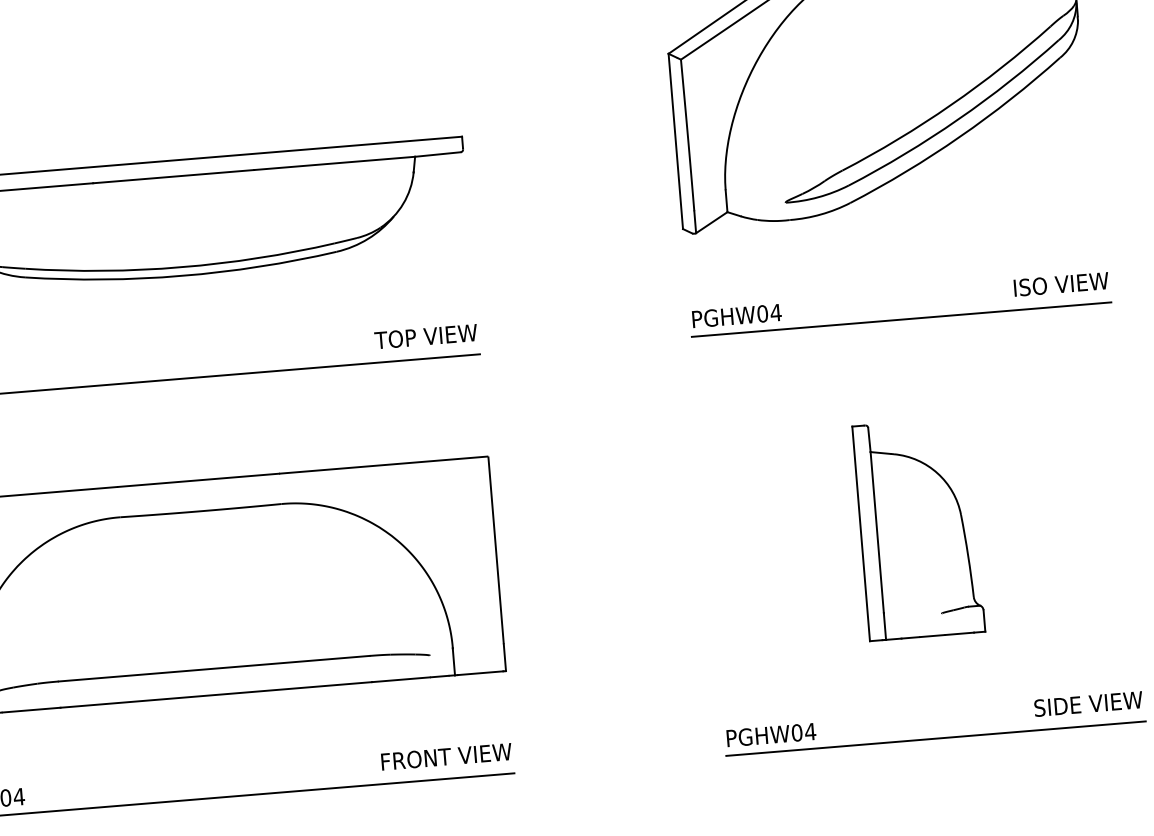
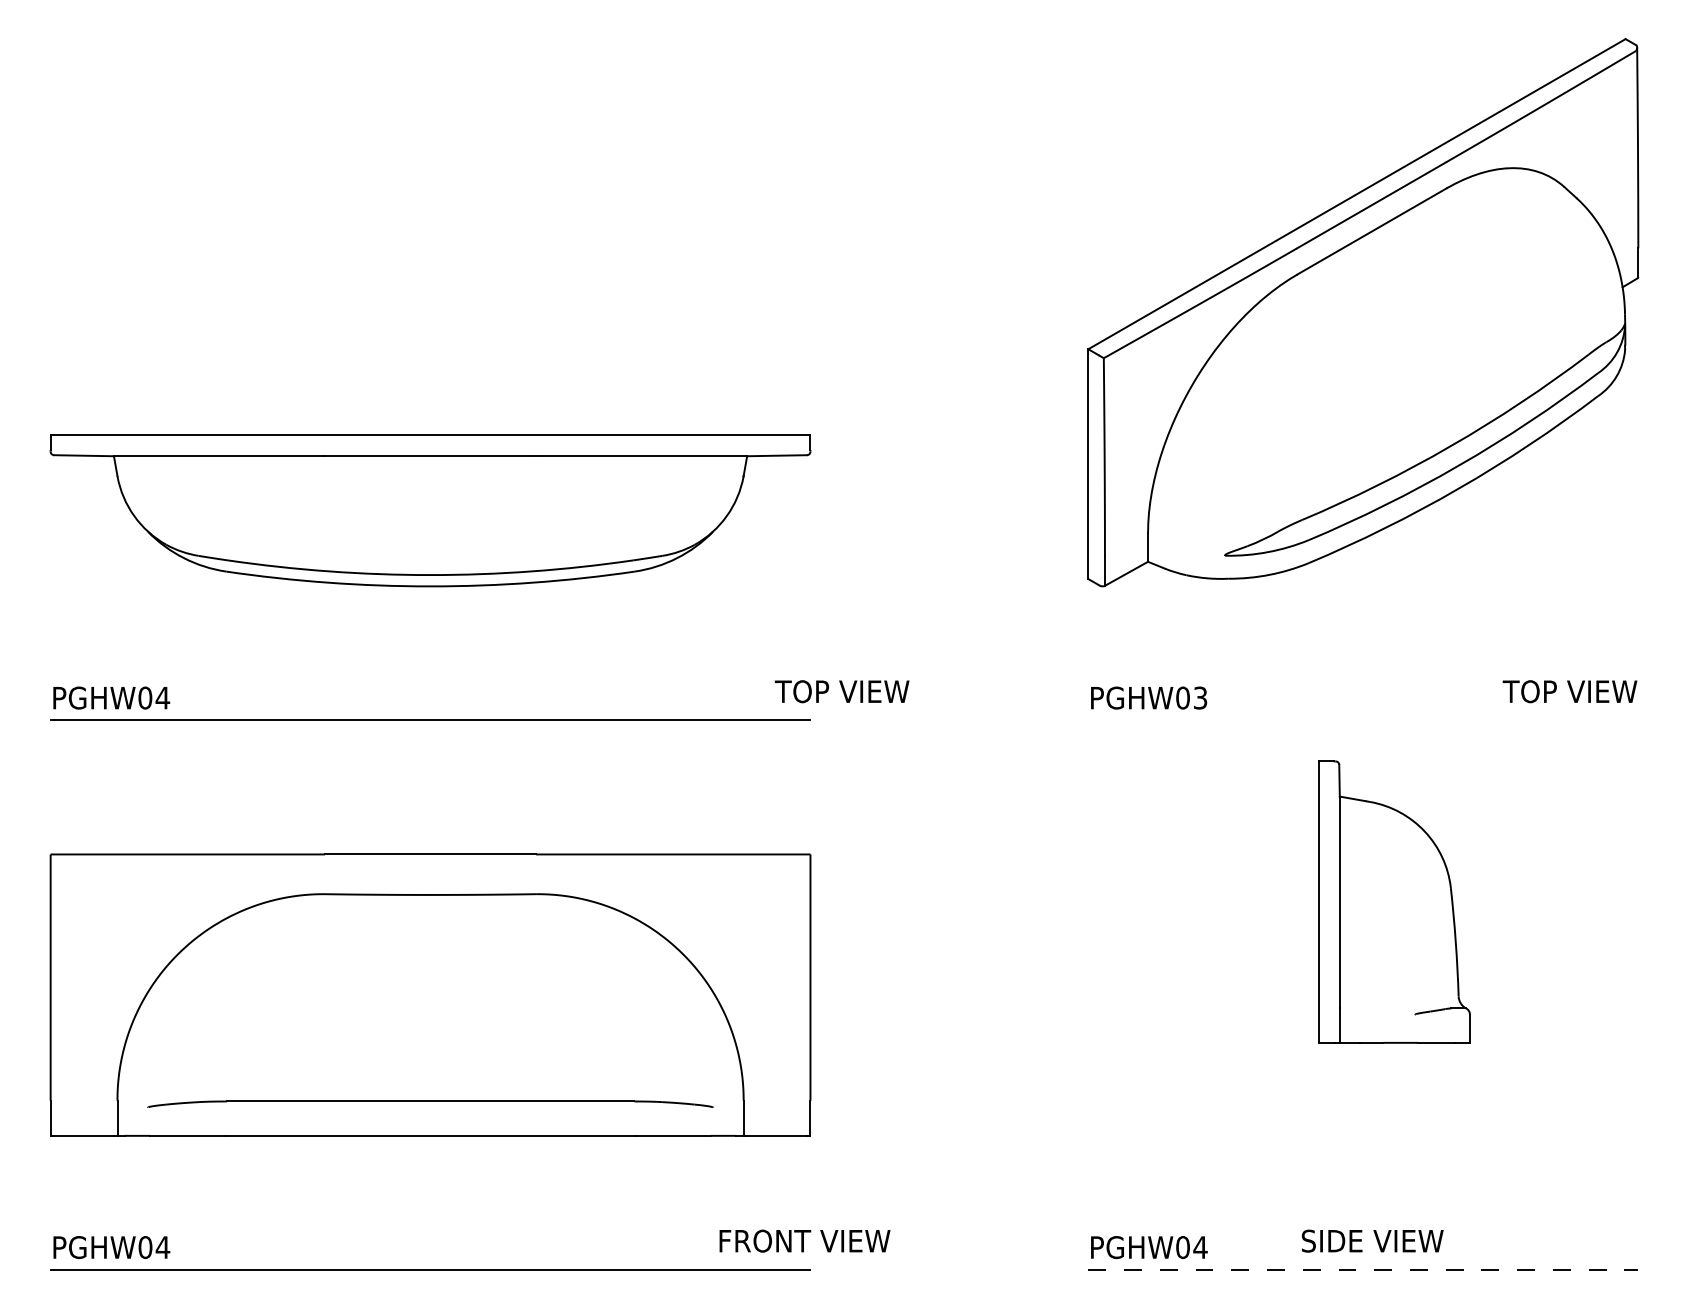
text: (1026, 287) -> (1529, 691), ISO VIEW -> TOP VIEW
text: (775, 312) -> (1200, 697), PGHW04 -> PGHW03
line: (901, 319) -> (1363, 720), removed
text: (425, 336) -> (841, 691), moved
part: (918, 528) -> (1394, 901), moved
text: (1088, 703) -> (1372, 1240), moved
line: (936, 738) -> (1363, 1269), solid -> dashed
text: (446, 756) -> (804, 1240), moved

